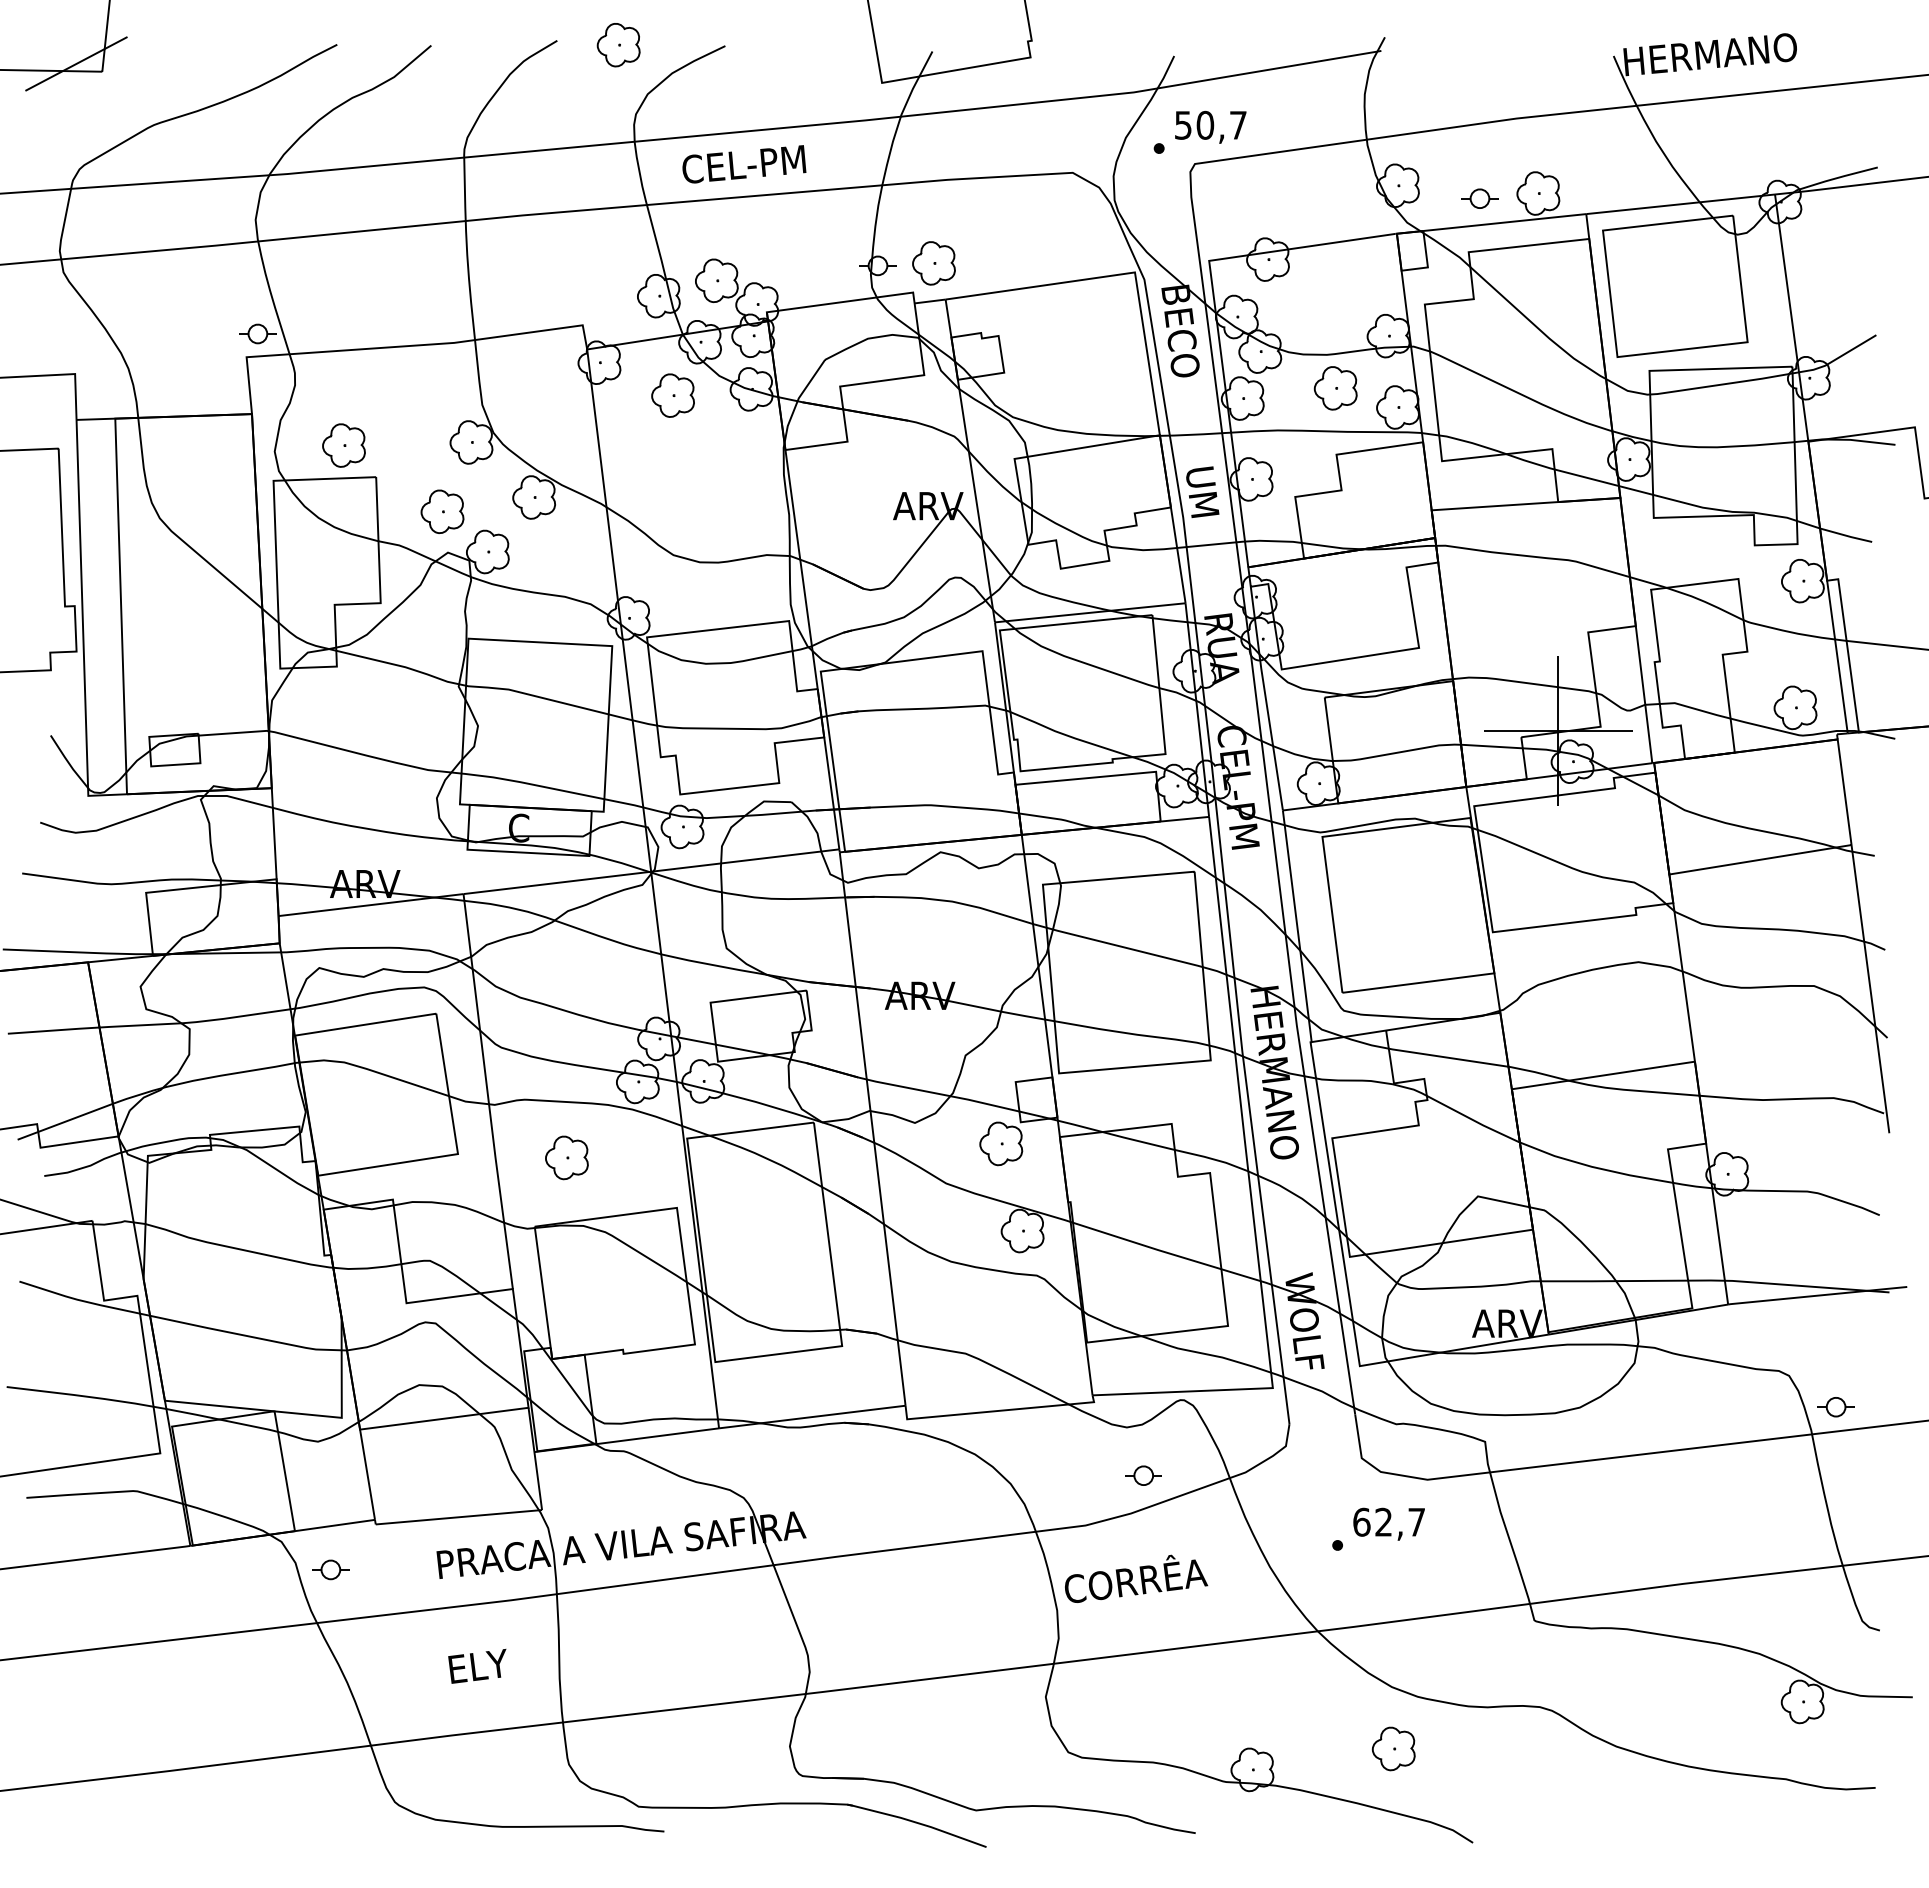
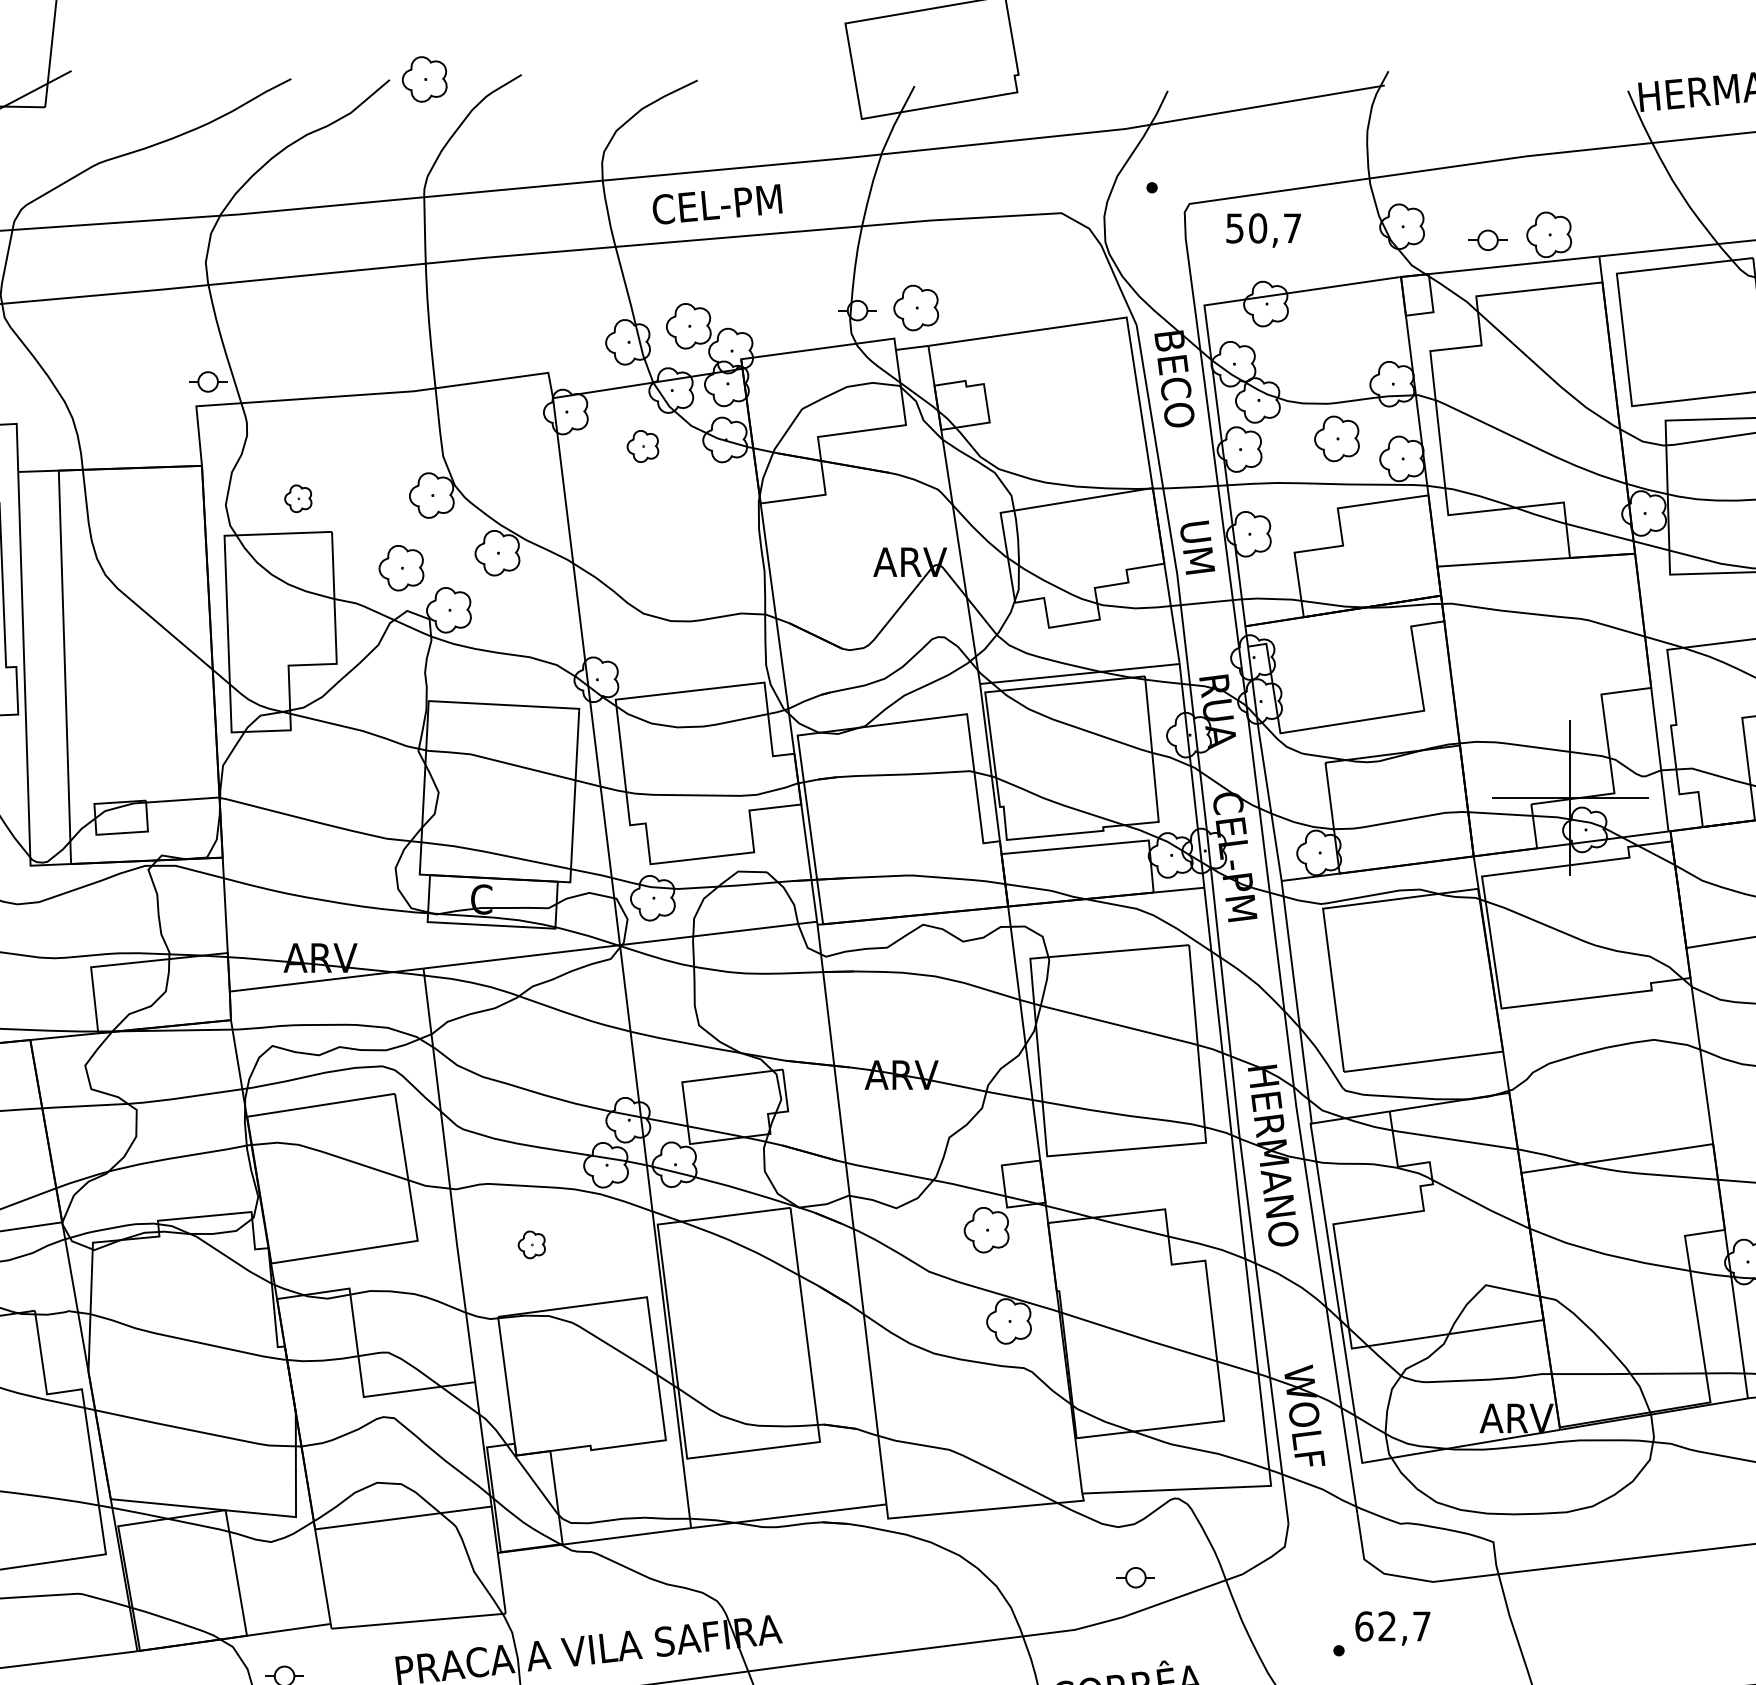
part: (618, 45) -> (424, 79), moved
text: (1210, 126) -> (1263, 229), moved
part: (672, 395) -> (642, 446), size x0.7
part: (343, 445) -> (297, 498), size x0.6
part: (566, 1157) -> (531, 1244), size x0.6

